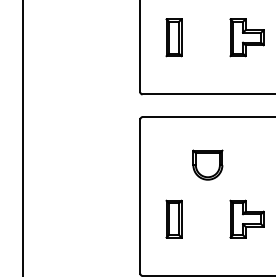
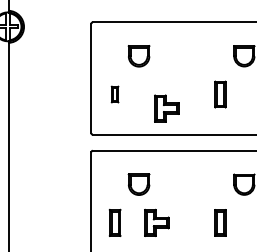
part: (173, 37) -> (114, 94), size x0.6
part: (246, 37) -> (166, 108), moved
part: (246, 218) -> (156, 222), moved

